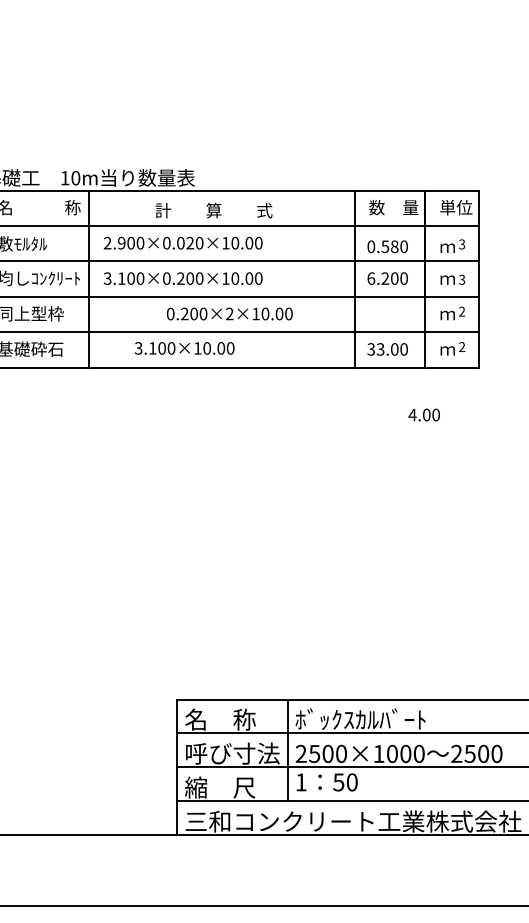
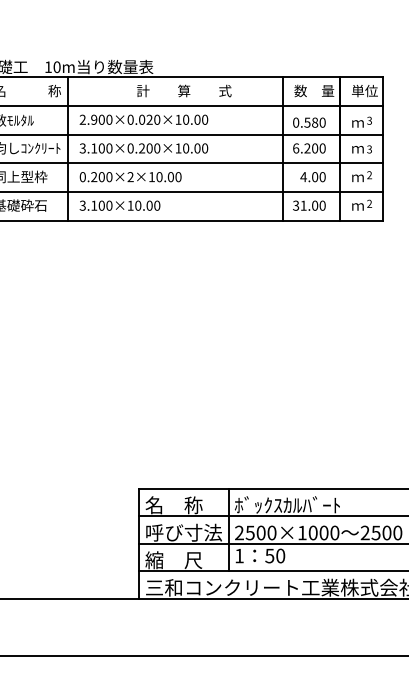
text: (213, 210) -> (183, 90), moved
text: (229, 313) -> (130, 176), moved
text: (184, 348) -> (119, 205), moved
text: (380, 349) -> (303, 205), 33.00 -> 31.00
text: (423, 414) -> (312, 176), moved

